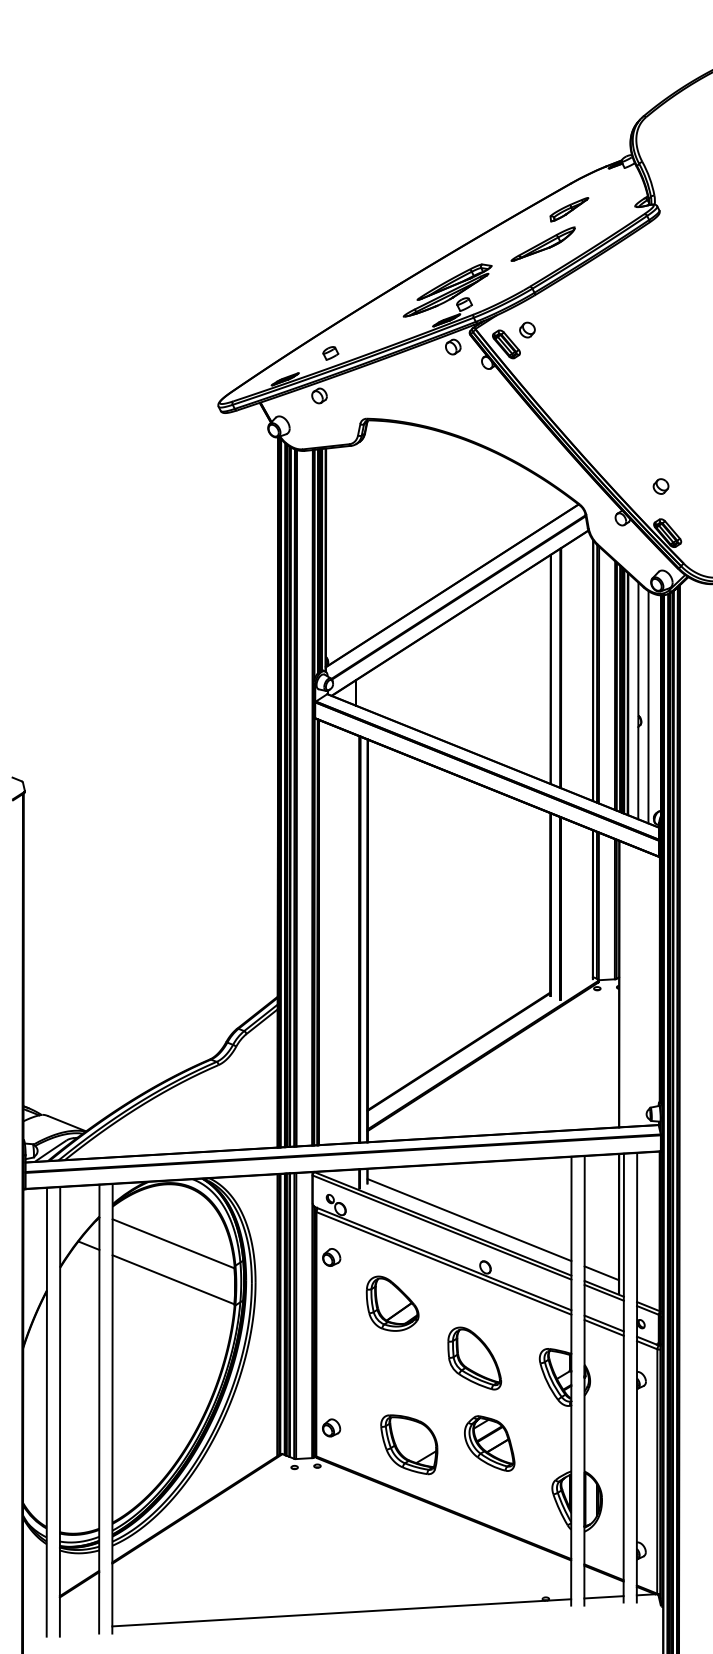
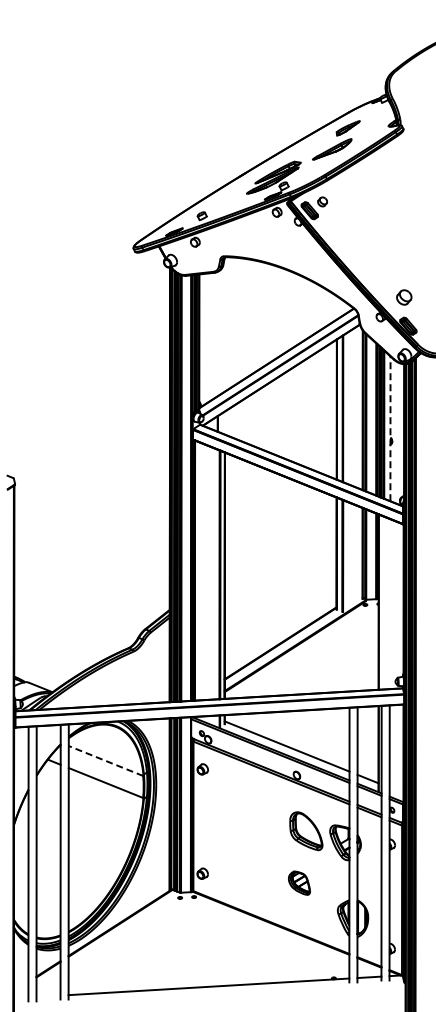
part: (661, 486) -> (404, 297), size x1.6
line: (638, 700) -> (390, 428), solid -> dashed
line: (648, 706) -> (396, 432), removed
line: (172, 1242) -> (105, 760), solid -> dashed
part: (391, 1303) -> (239, 797), removed
part: (474, 1358) -> (306, 831), moved
part: (489, 1442) -> (299, 882), size x0.7
part: (409, 1443) -> (250, 883), removed

